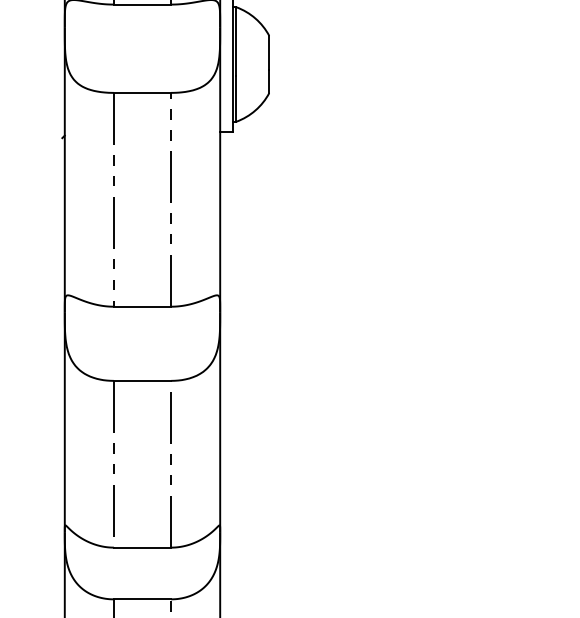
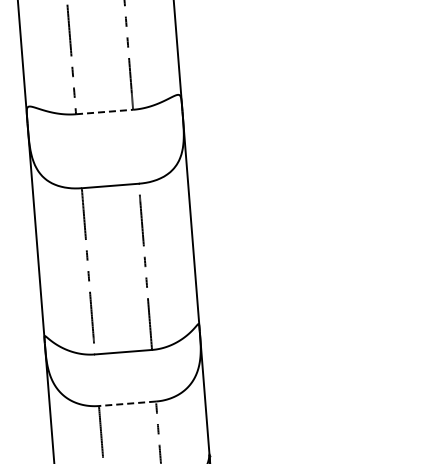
line: (142, 306) -> (104, 111), solid -> dashed
line: (142, 599) -> (127, 403), solid -> dashed

